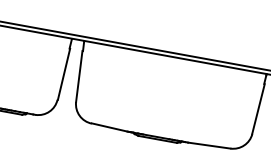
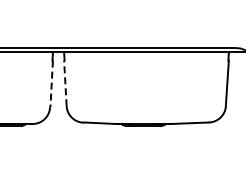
line: (63, 74) -> (51, 84), solid -> dashed
line: (79, 76) -> (65, 83), solid -> dashed

